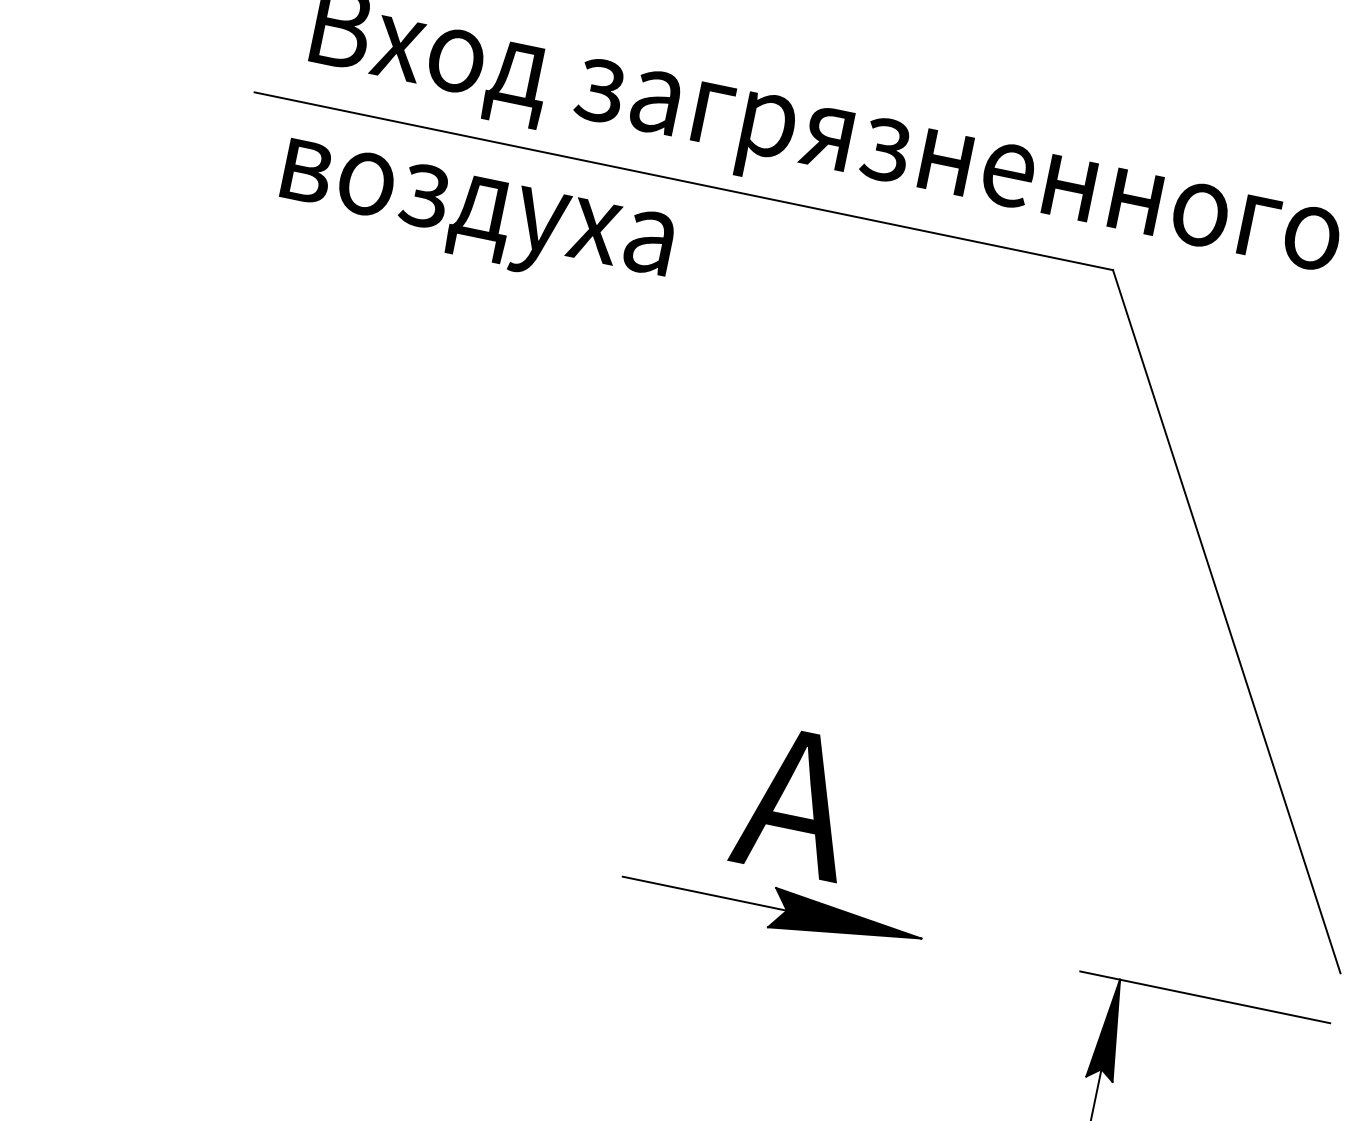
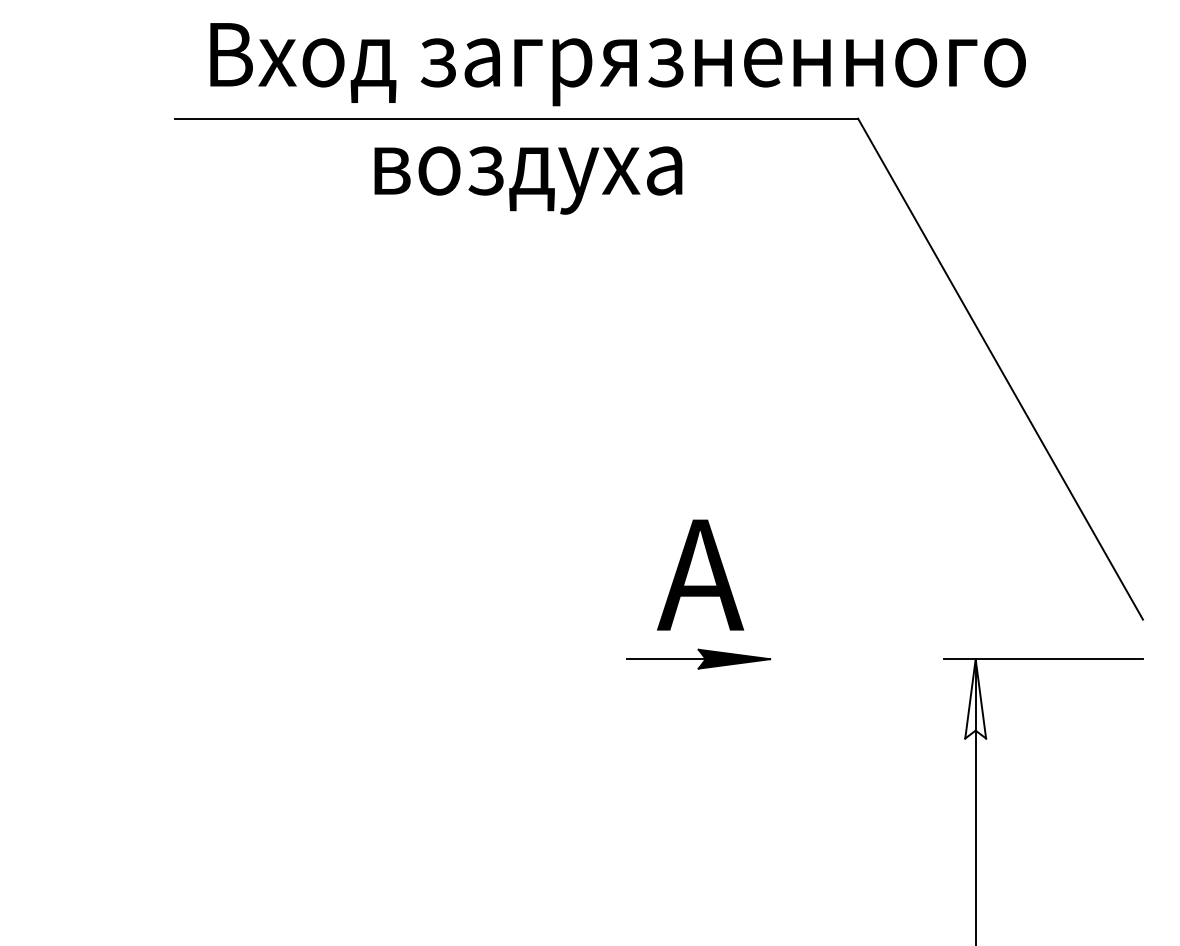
text: (475, 219) -> (528, 180), moved
part: (772, 906) -> (698, 658), size x0.6
fill: (1109, 1028) -> (975, 698), removed

